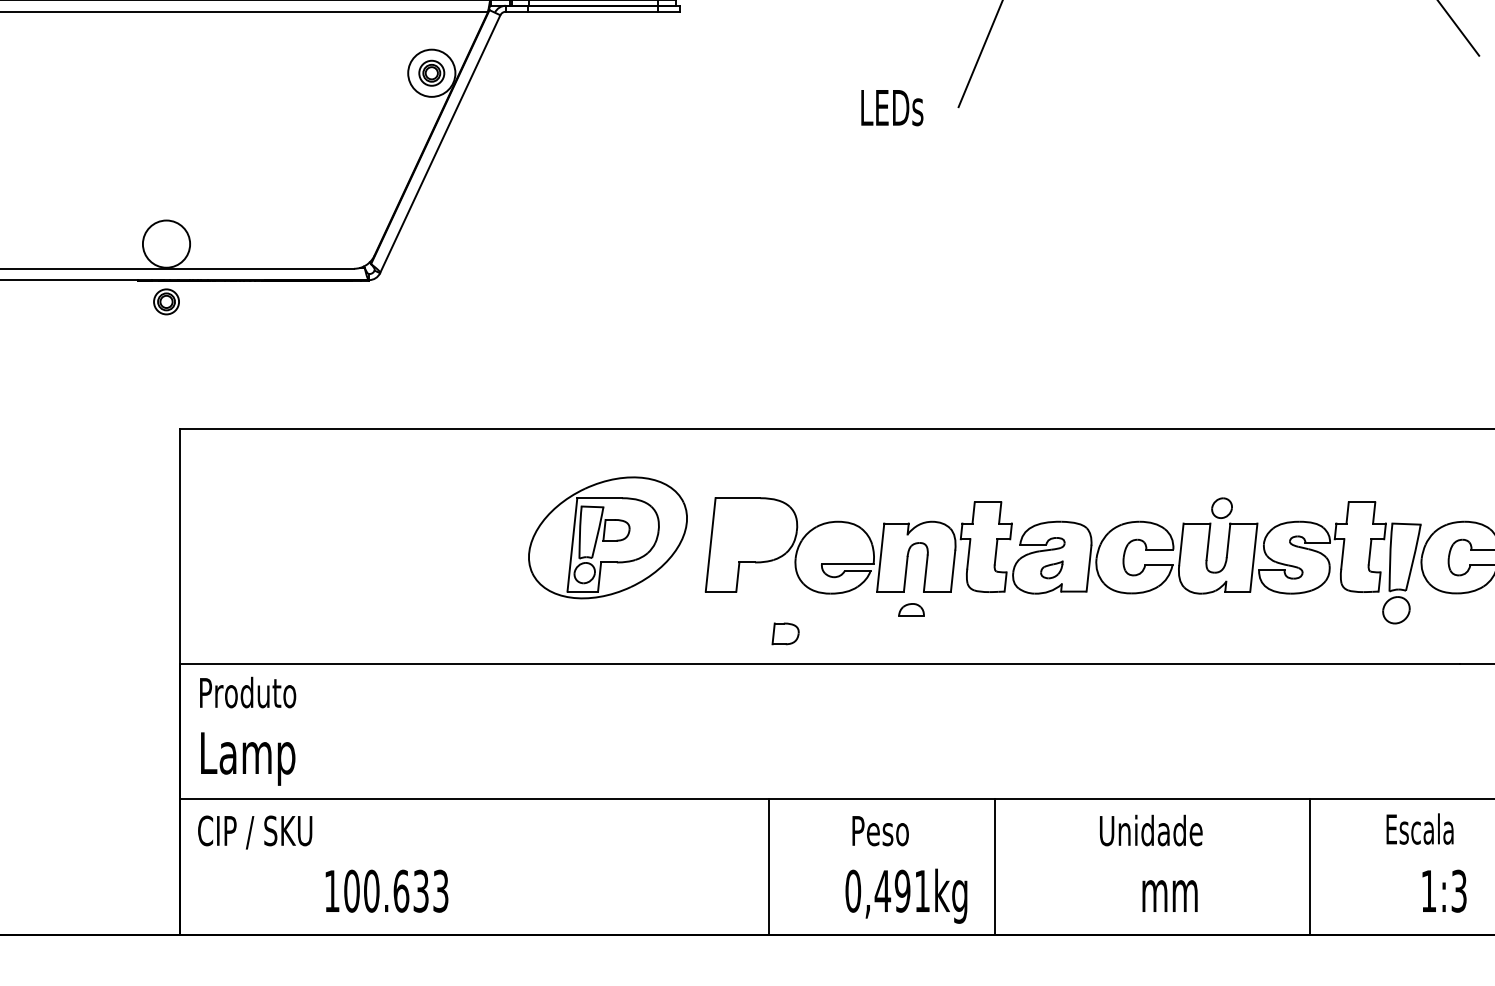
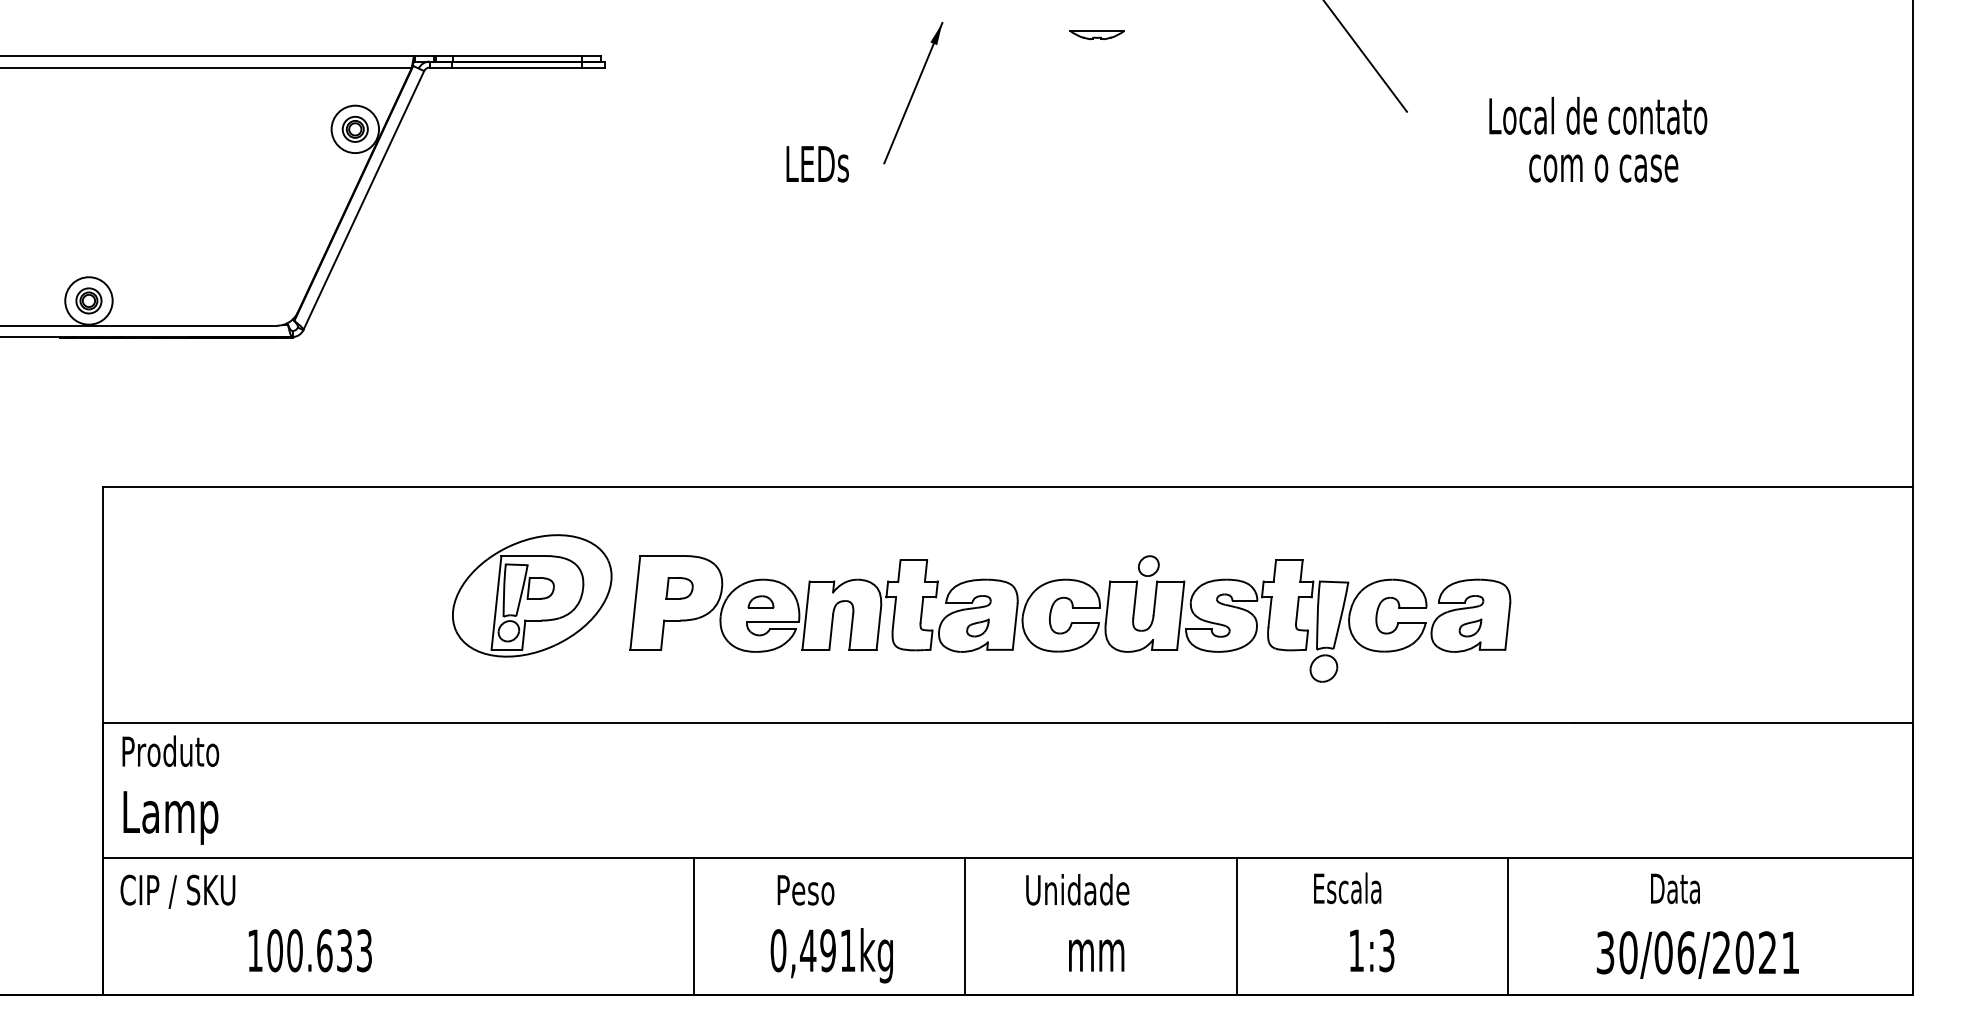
part: (166, 301) -> (88, 300), moved
part: (911, 609) -> (760, 601), moved
part: (785, 634) -> (679, 588), moved
line: (995, 867) -> (965, 926), moved

